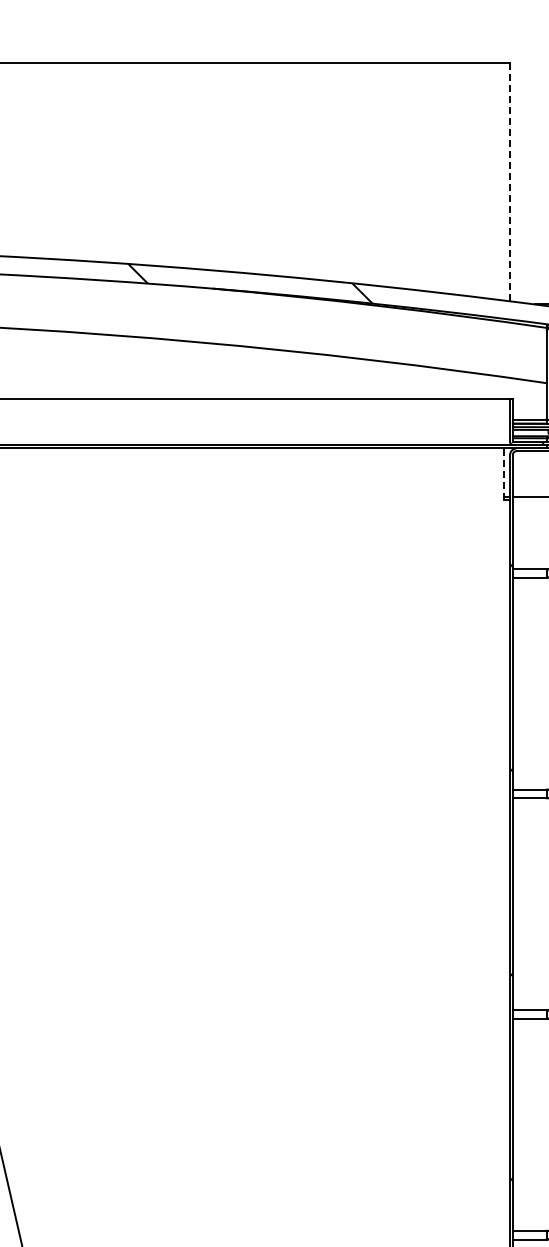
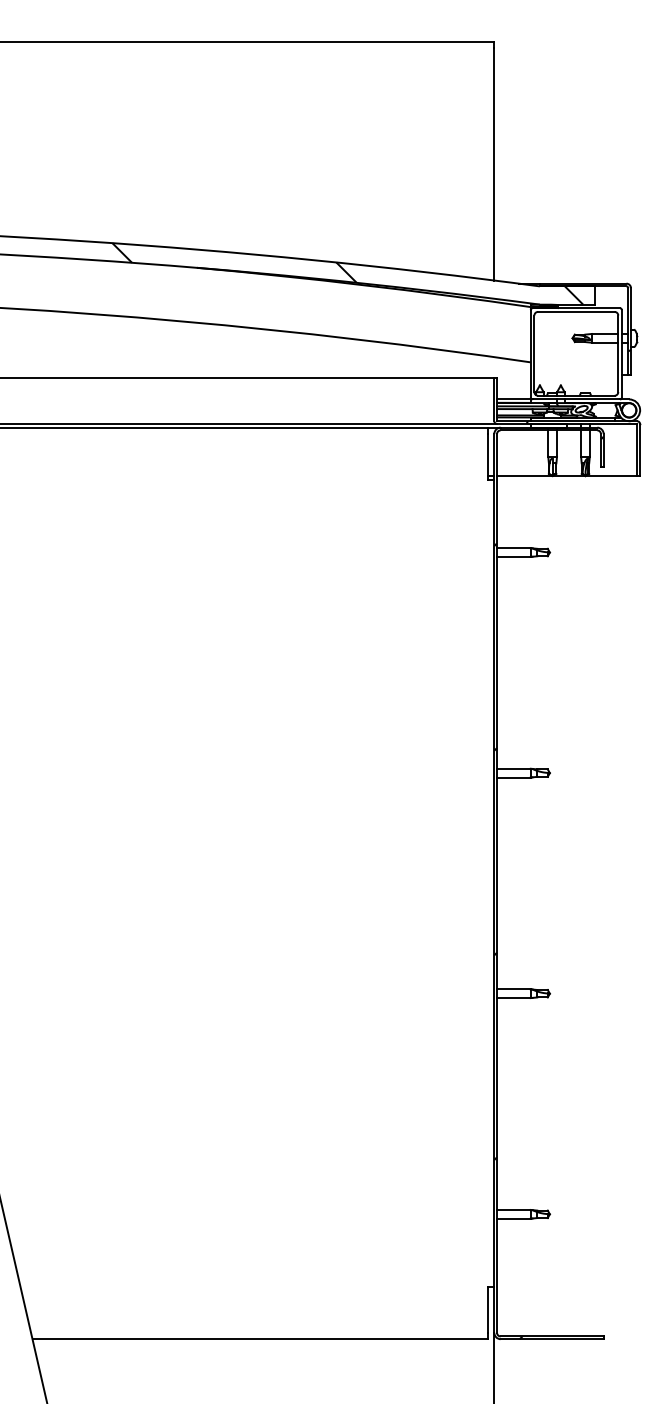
line: (510, 185) -> (494, 164), dashed -> solid
line: (503, 477) -> (487, 456), dashed -> solid

